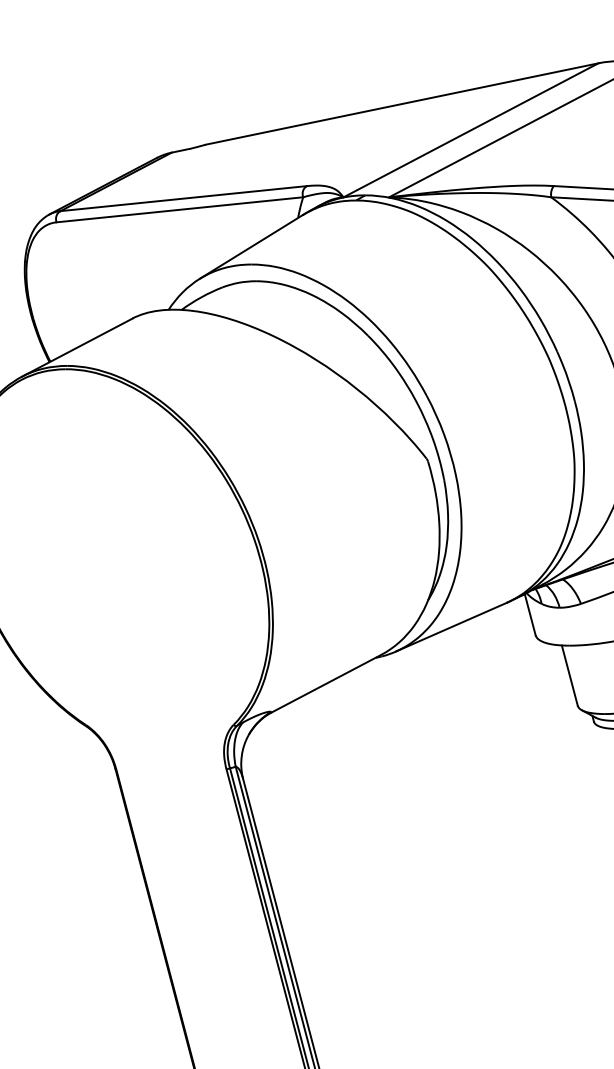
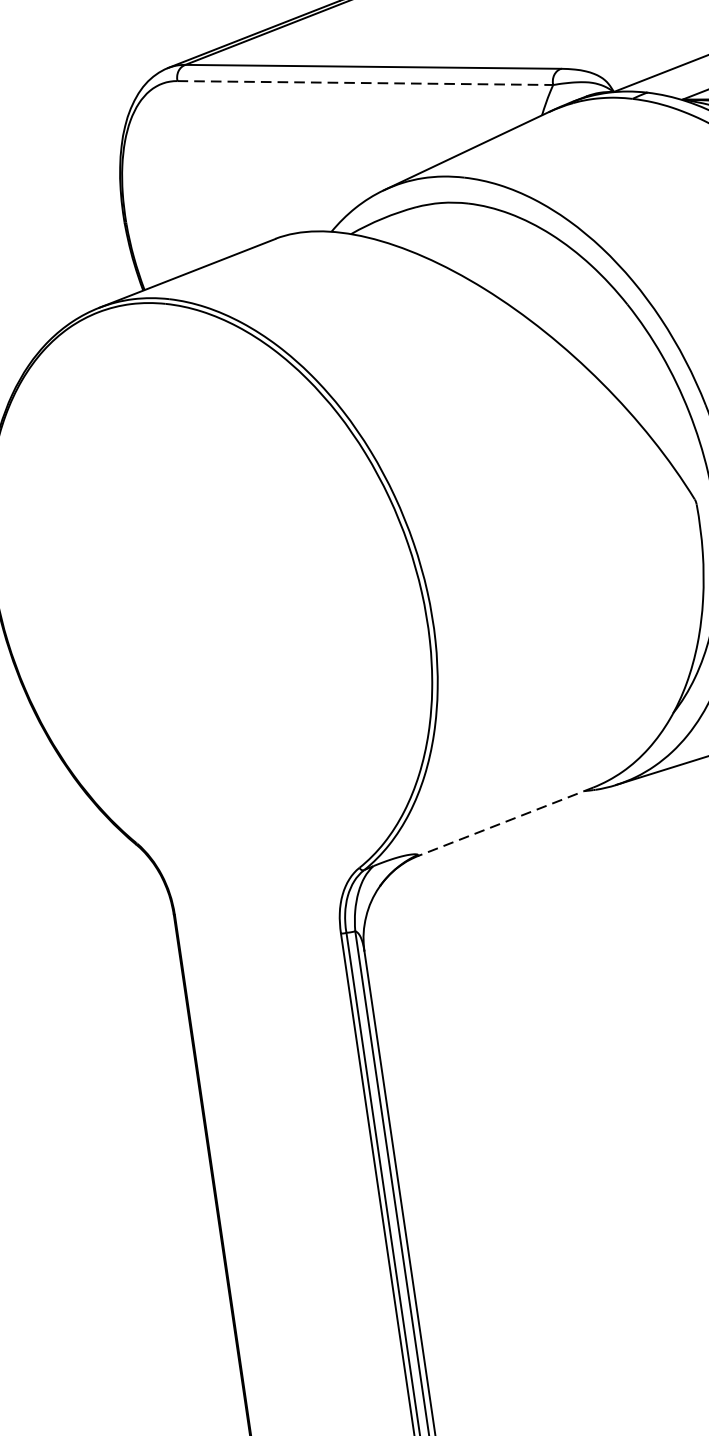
line: (179, 209) -> (364, 82), solid -> dashed
line: (325, 684) -> (504, 822), solid -> dashed

